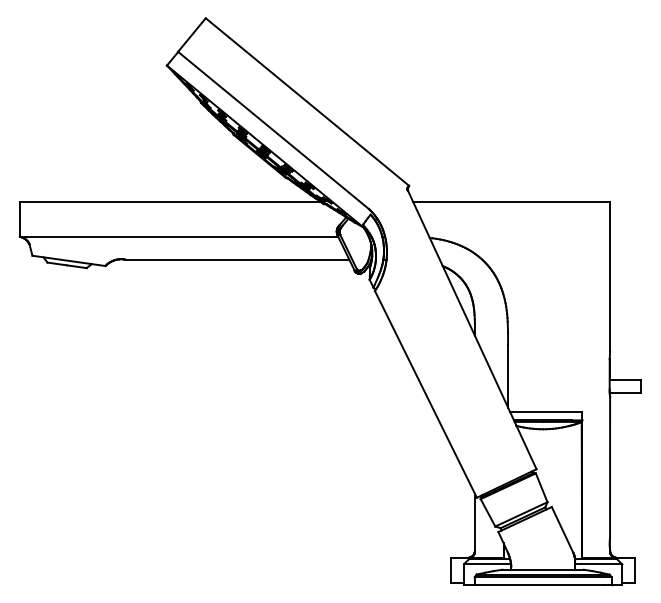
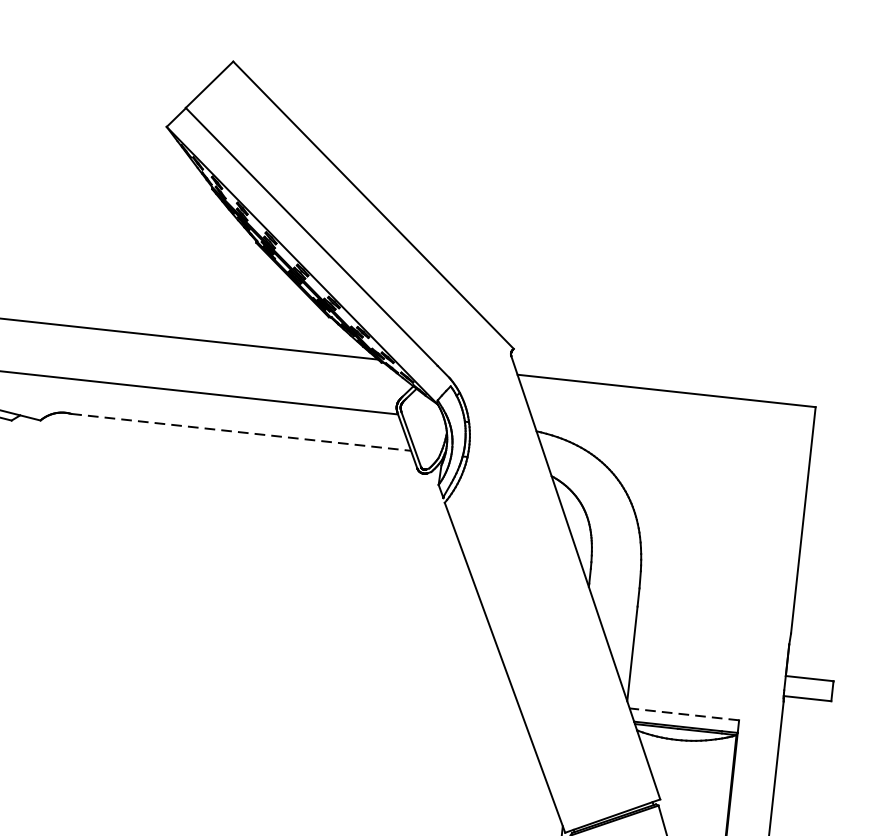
line: (237, 259) -> (241, 432), solid -> dashed
line: (545, 412) -> (683, 714), solid -> dashed

